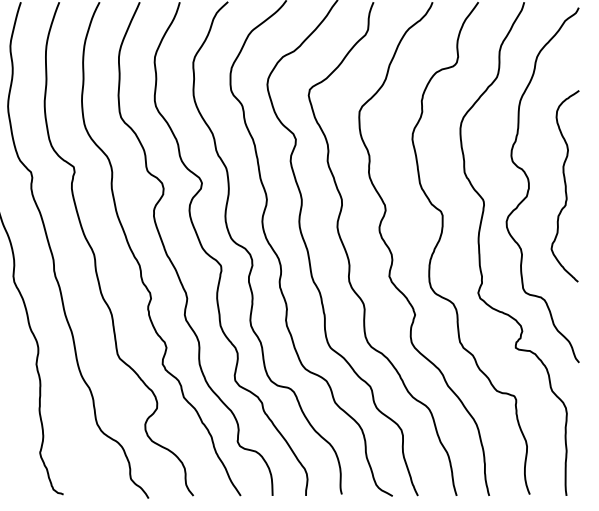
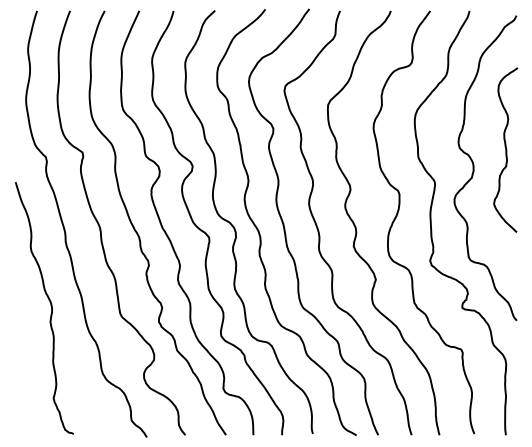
curve: (564, 185) -> (505, 149), moved

